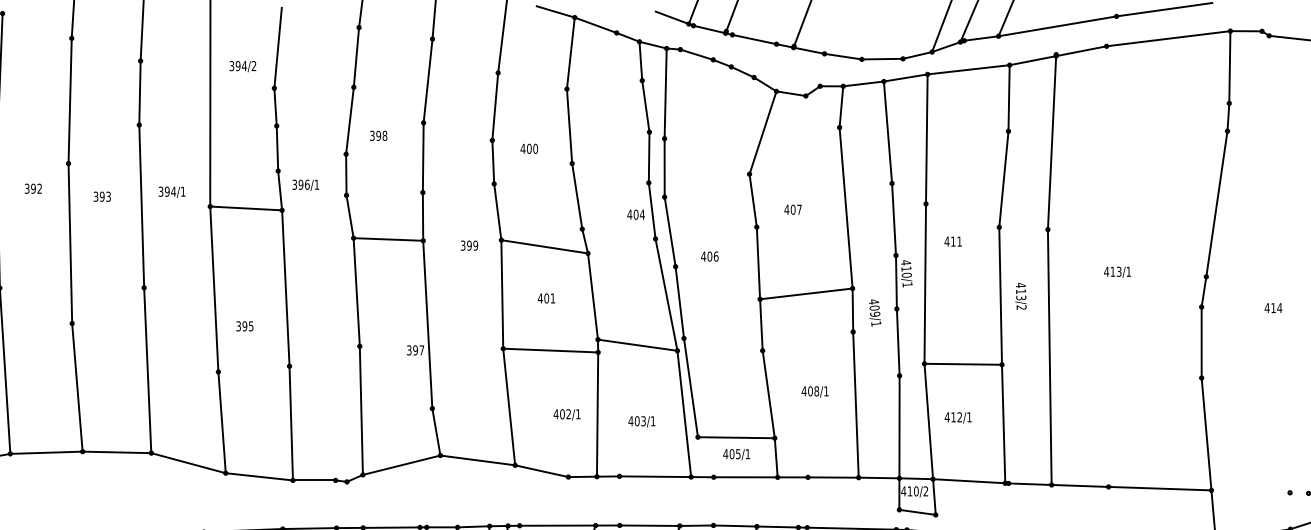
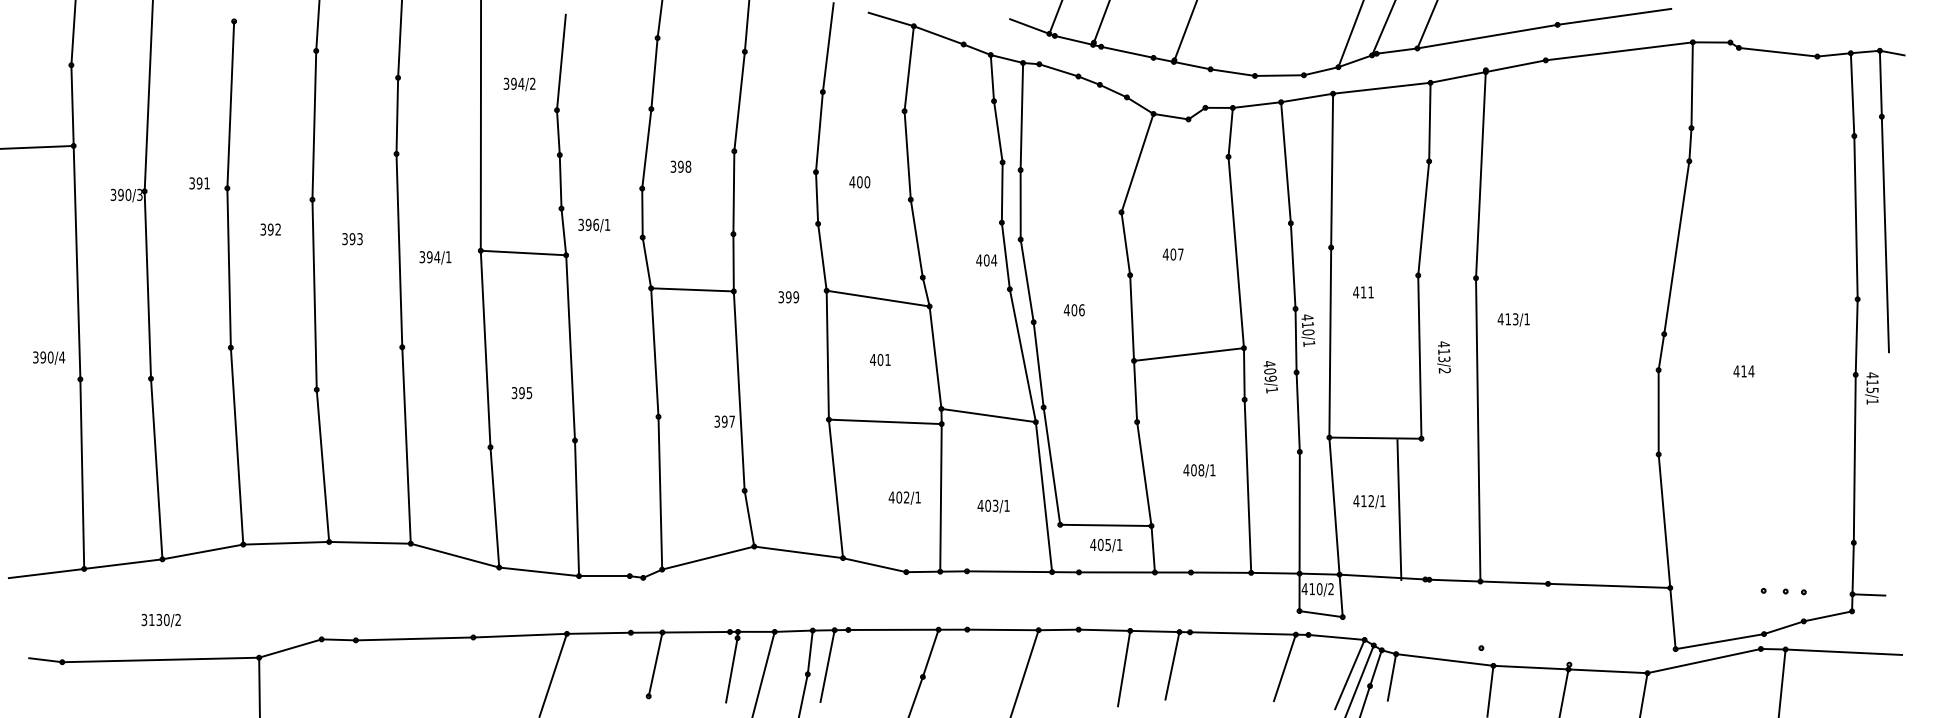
text: (172, 192) -> (435, 257), moved
text: (1117, 271) -> (1513, 319), moved
line: (1003, 424) -> (1399, 510), moved

